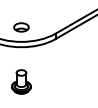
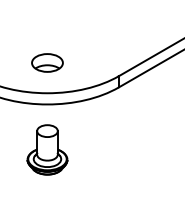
part: (21, 81) -> (47, 149), moved

